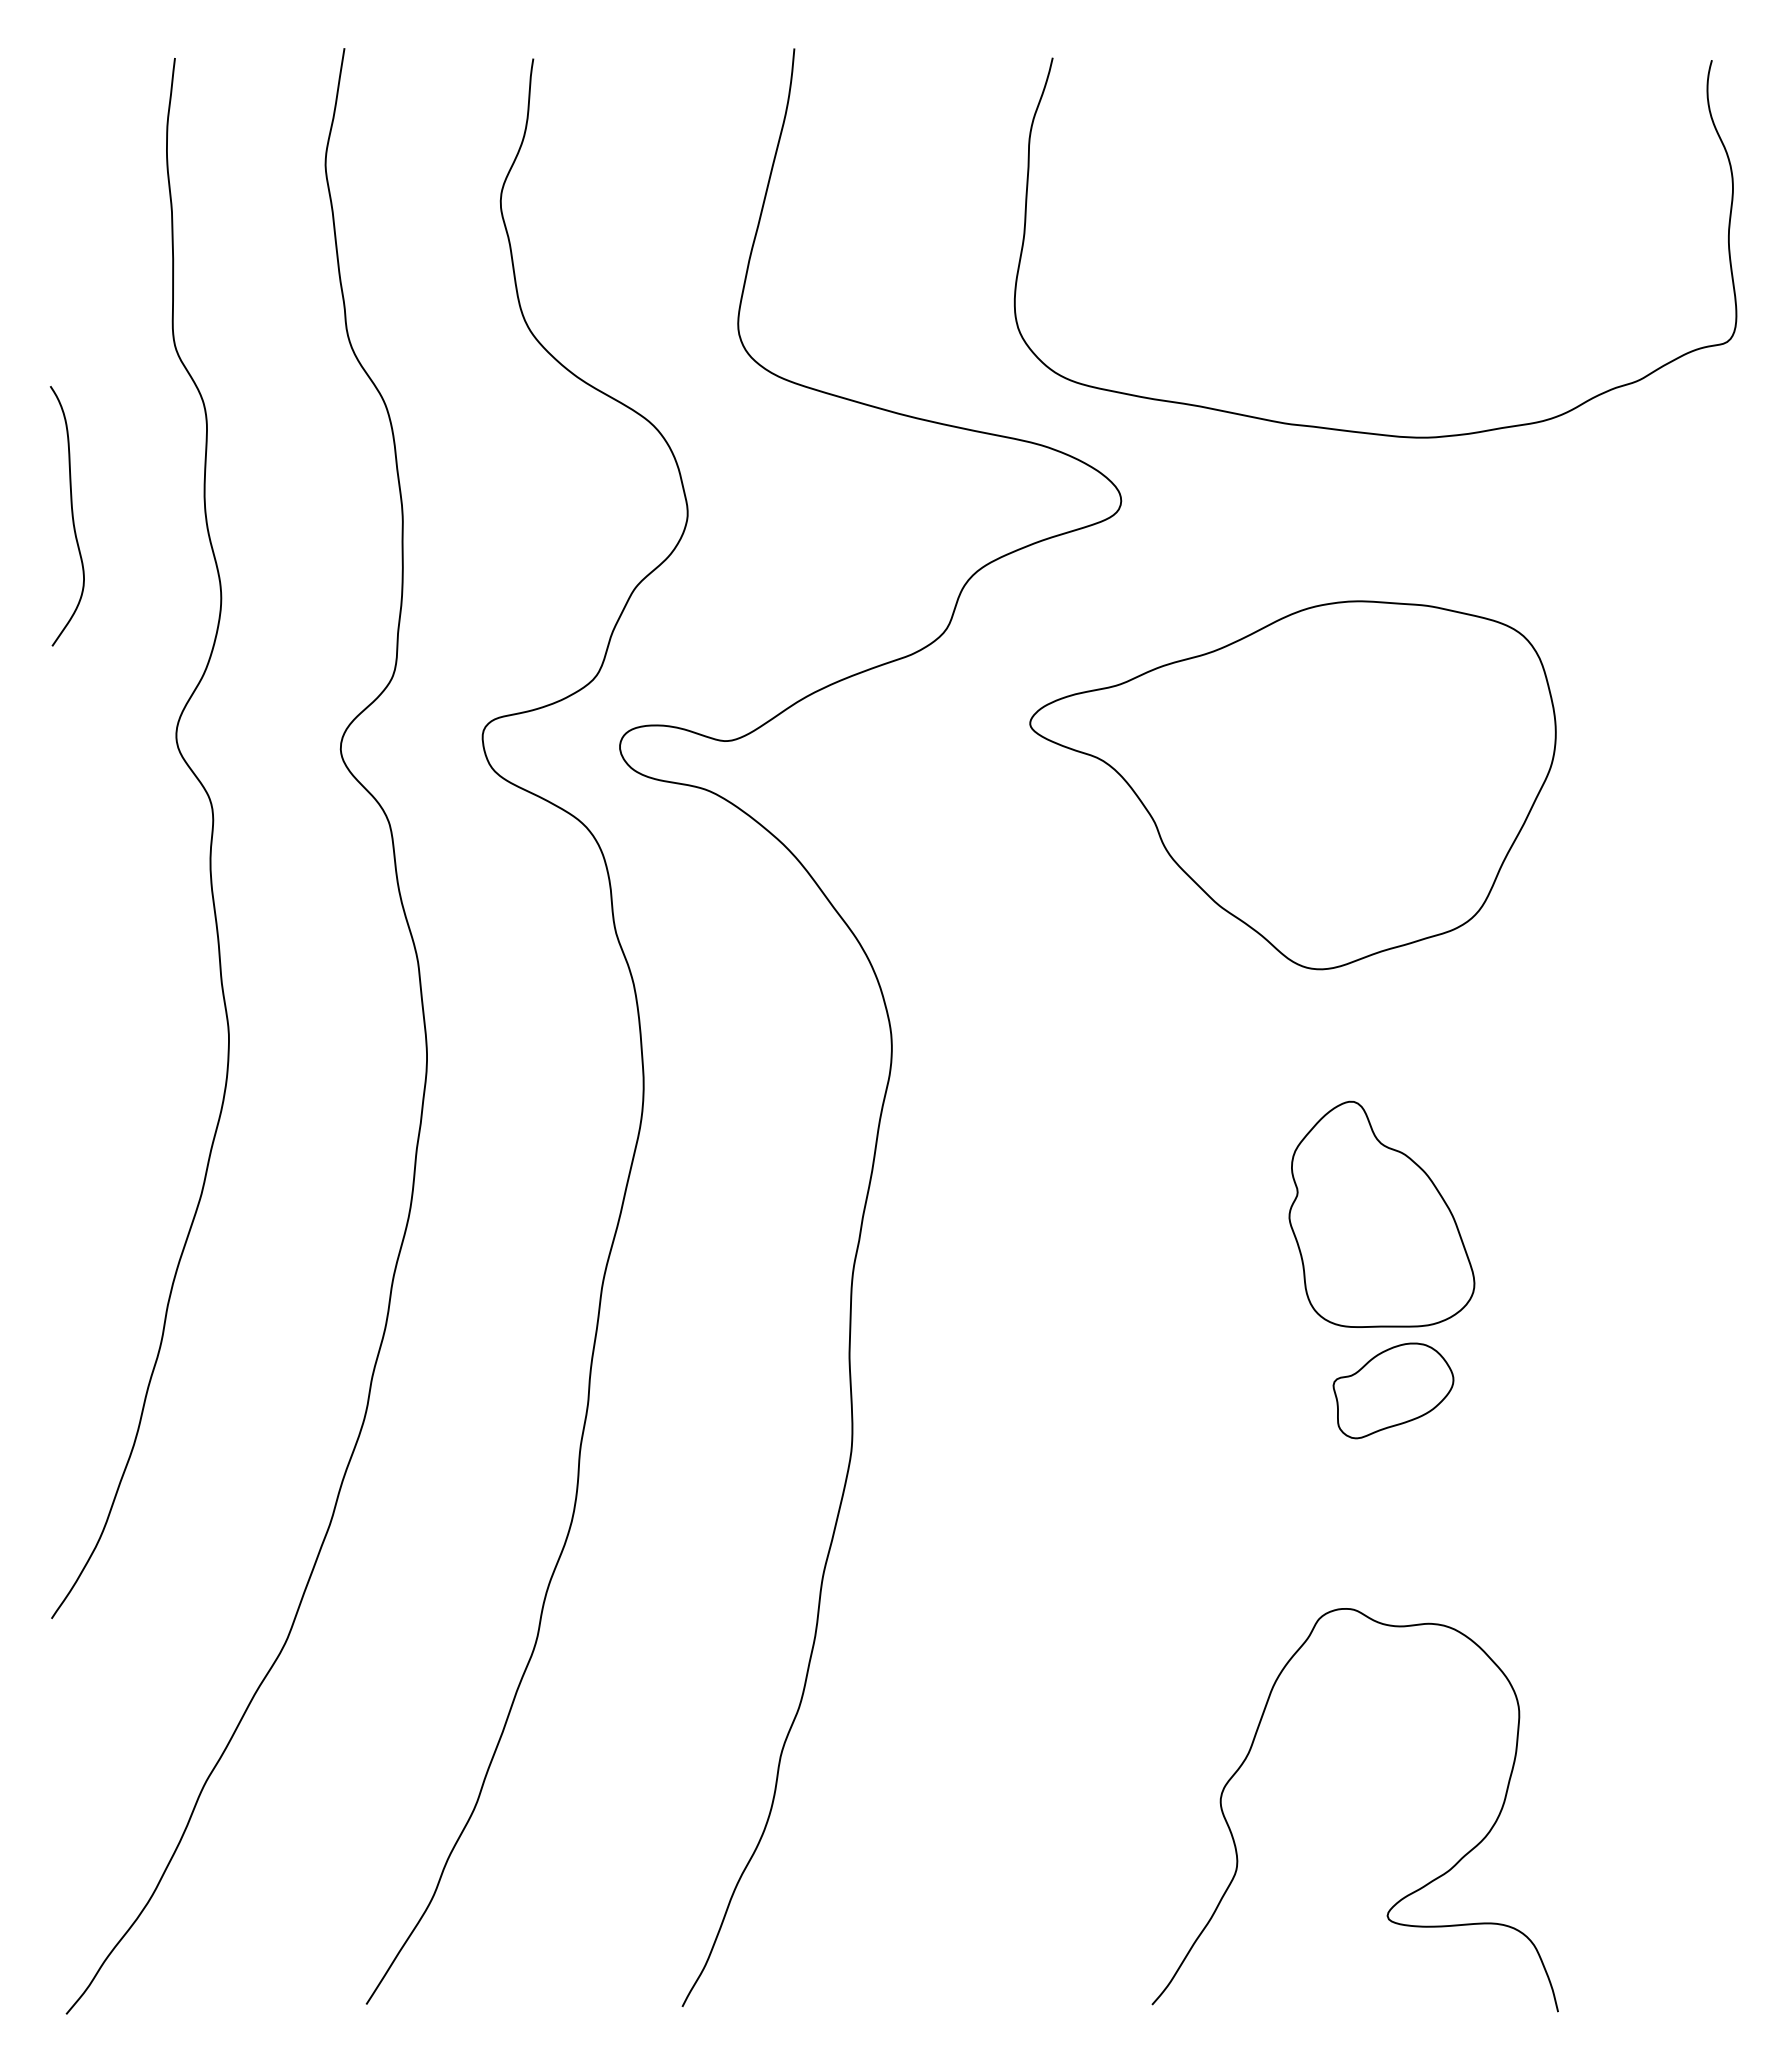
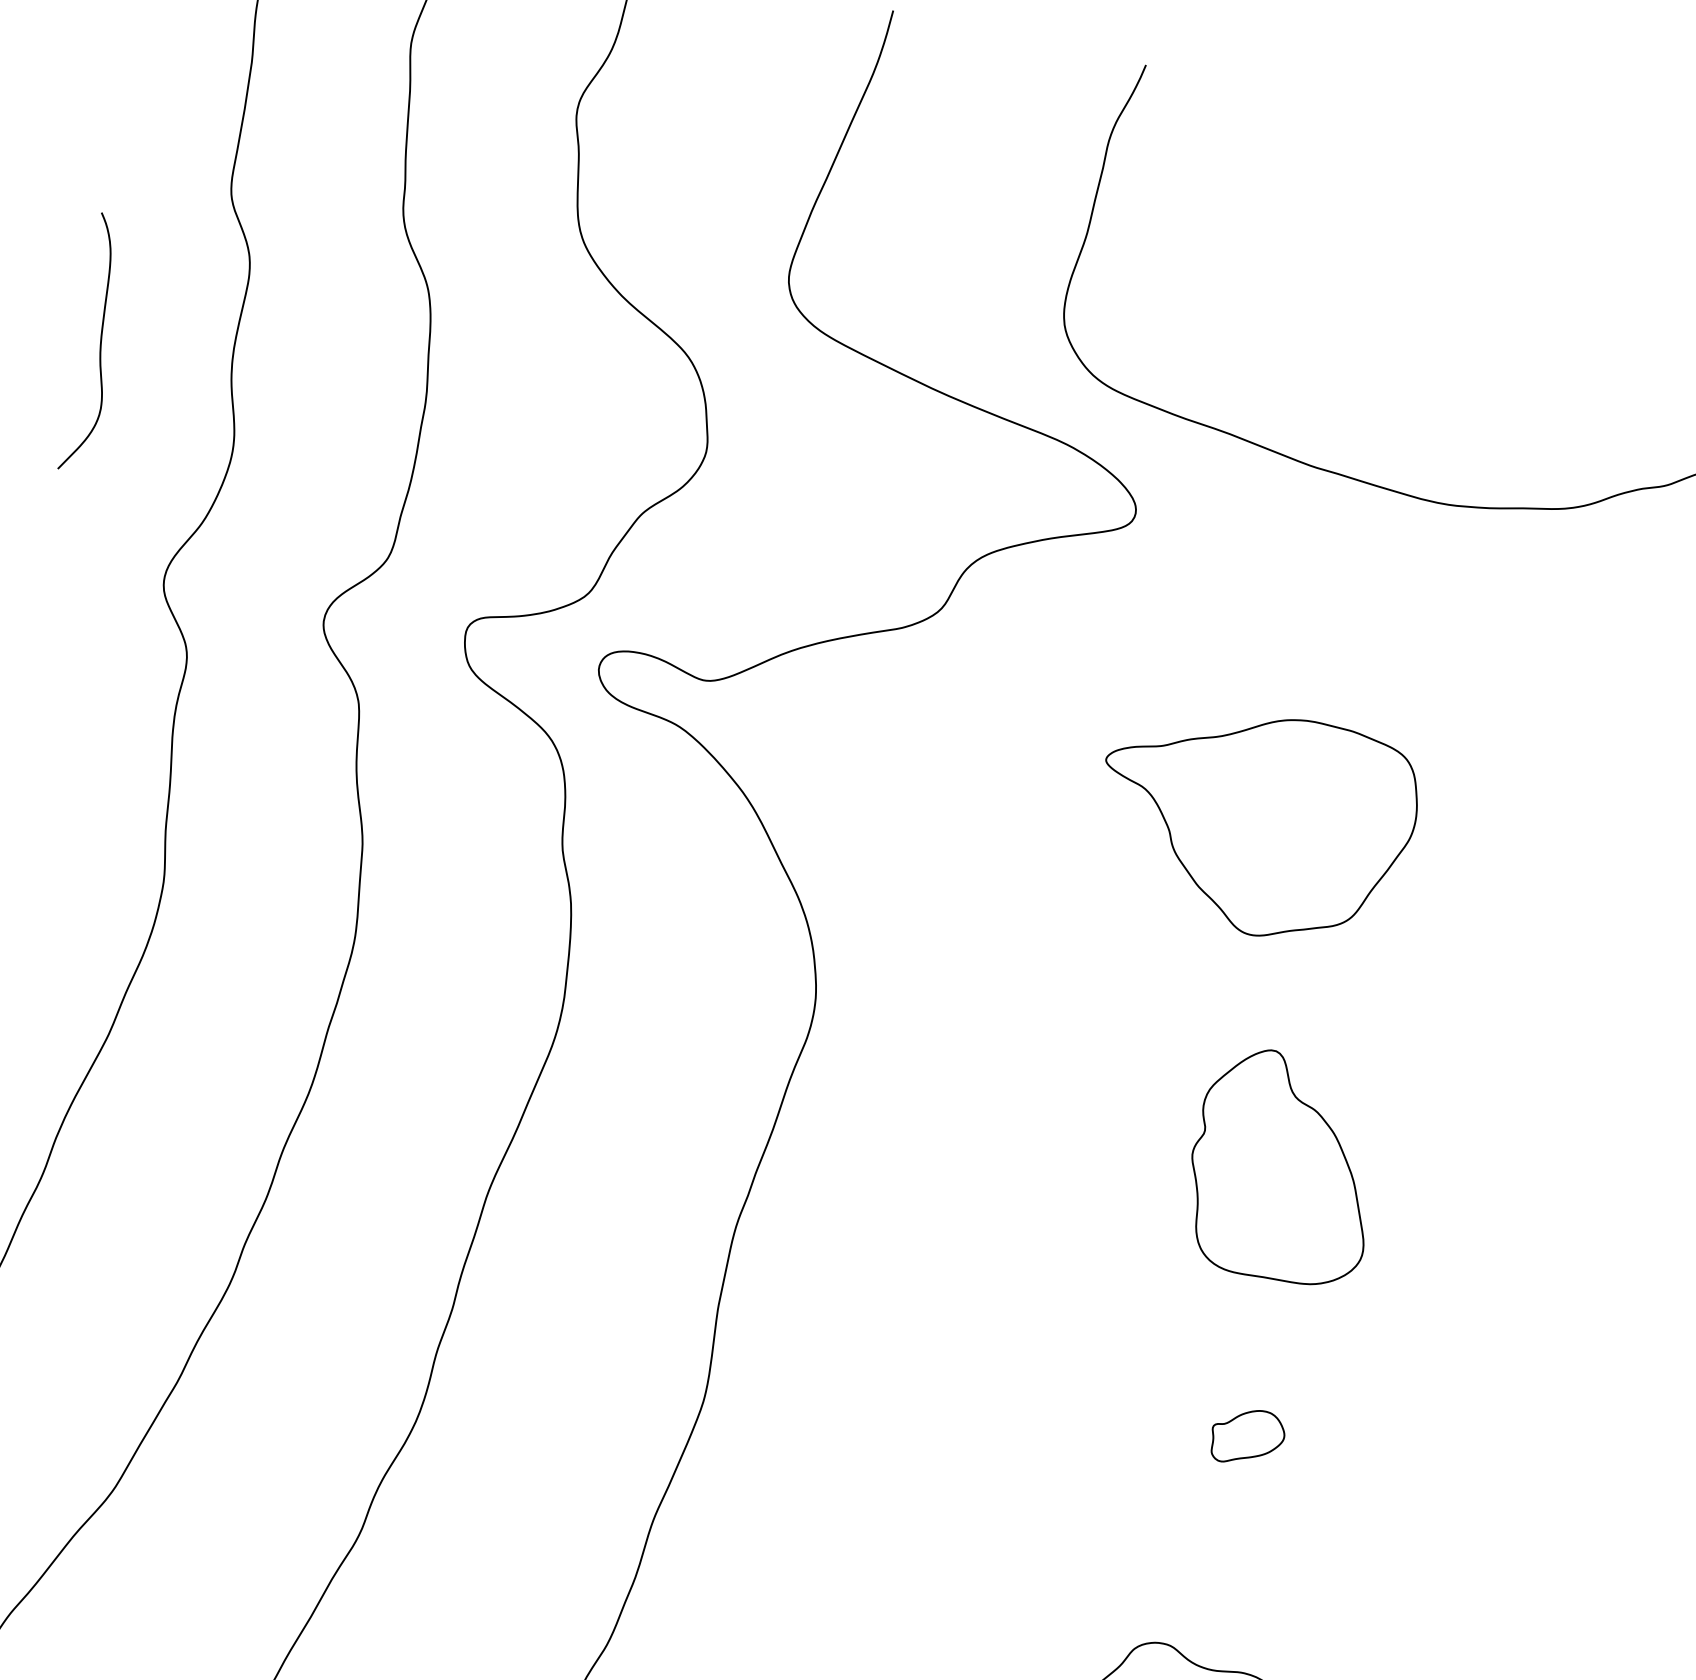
part: (1292, 785) -> (1254, 823), size x0.6
part: (1381, 1213) -> (1283, 1165), moved
part: (1393, 1390) -> (1247, 1436), size x0.6

